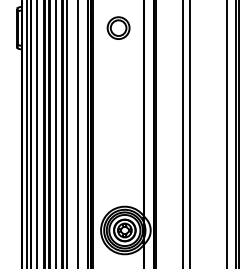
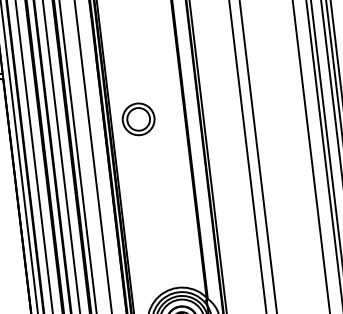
part: (118, 27) -> (138, 118), moved

